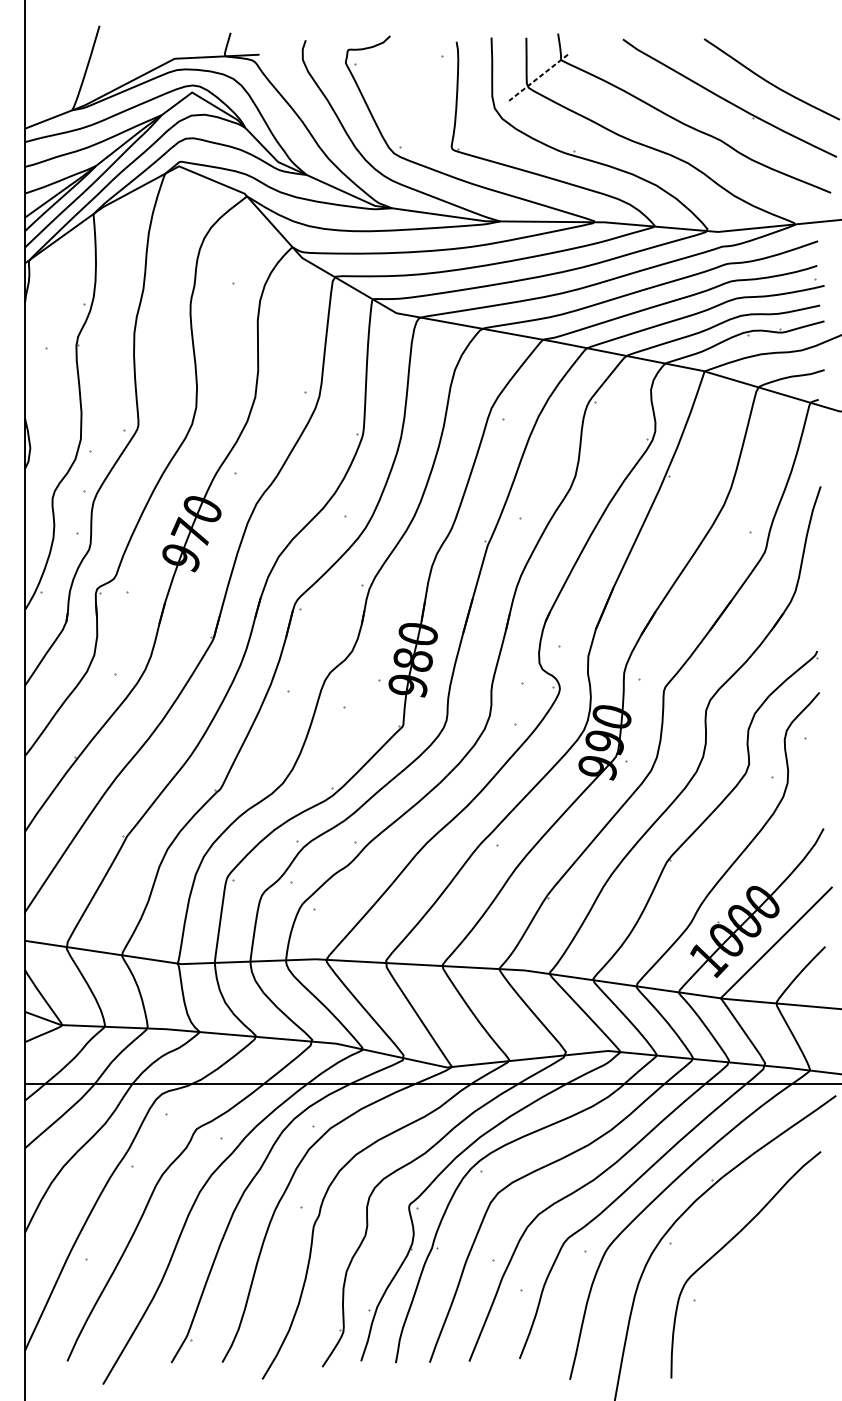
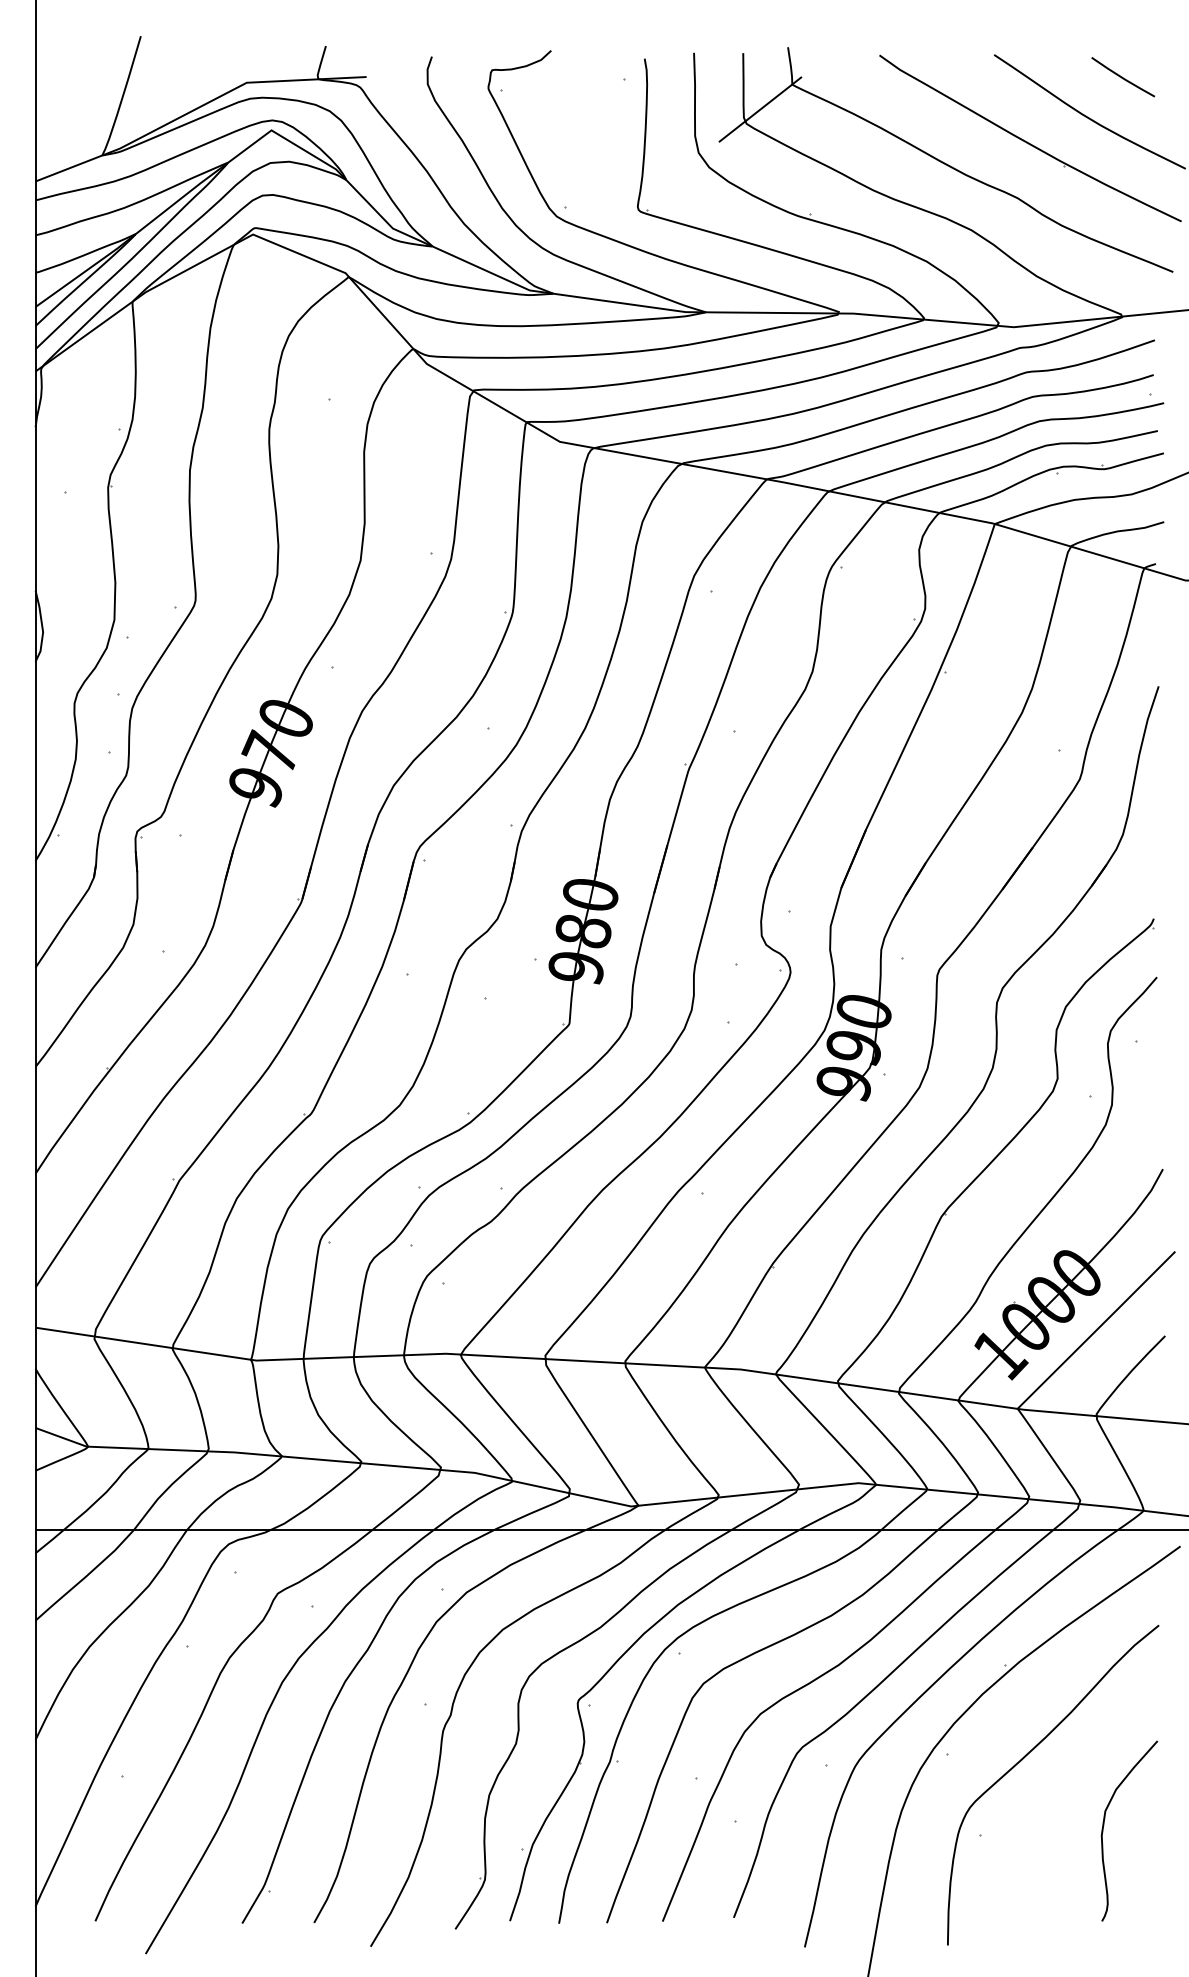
line: (795, 55) -> (1122, 77), added
line: (538, 77) -> (760, 109), dashed -> solid
curve: (782, 1293) -> (1104, 1825), added

